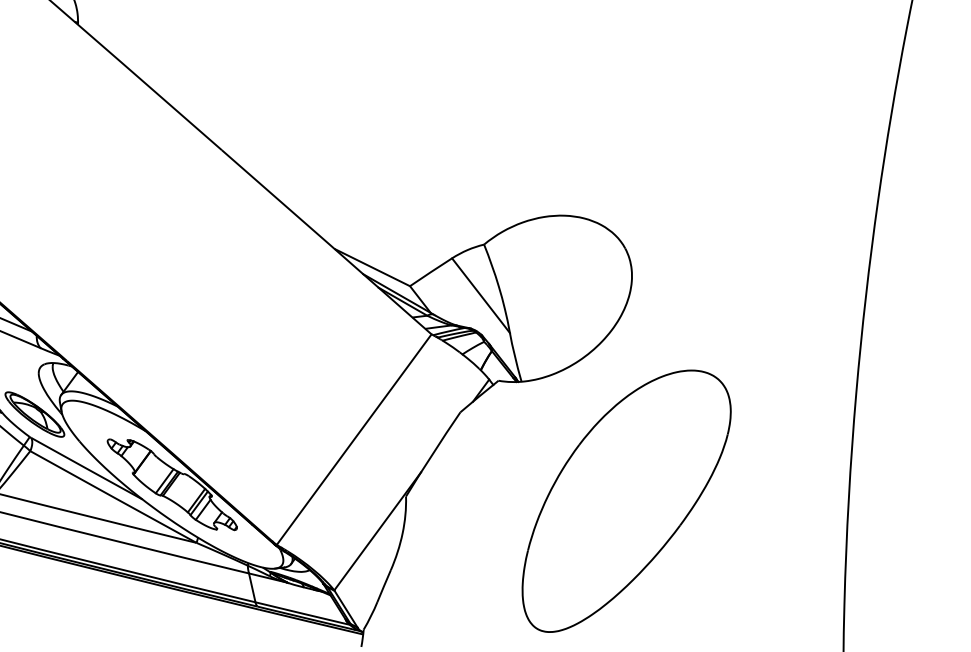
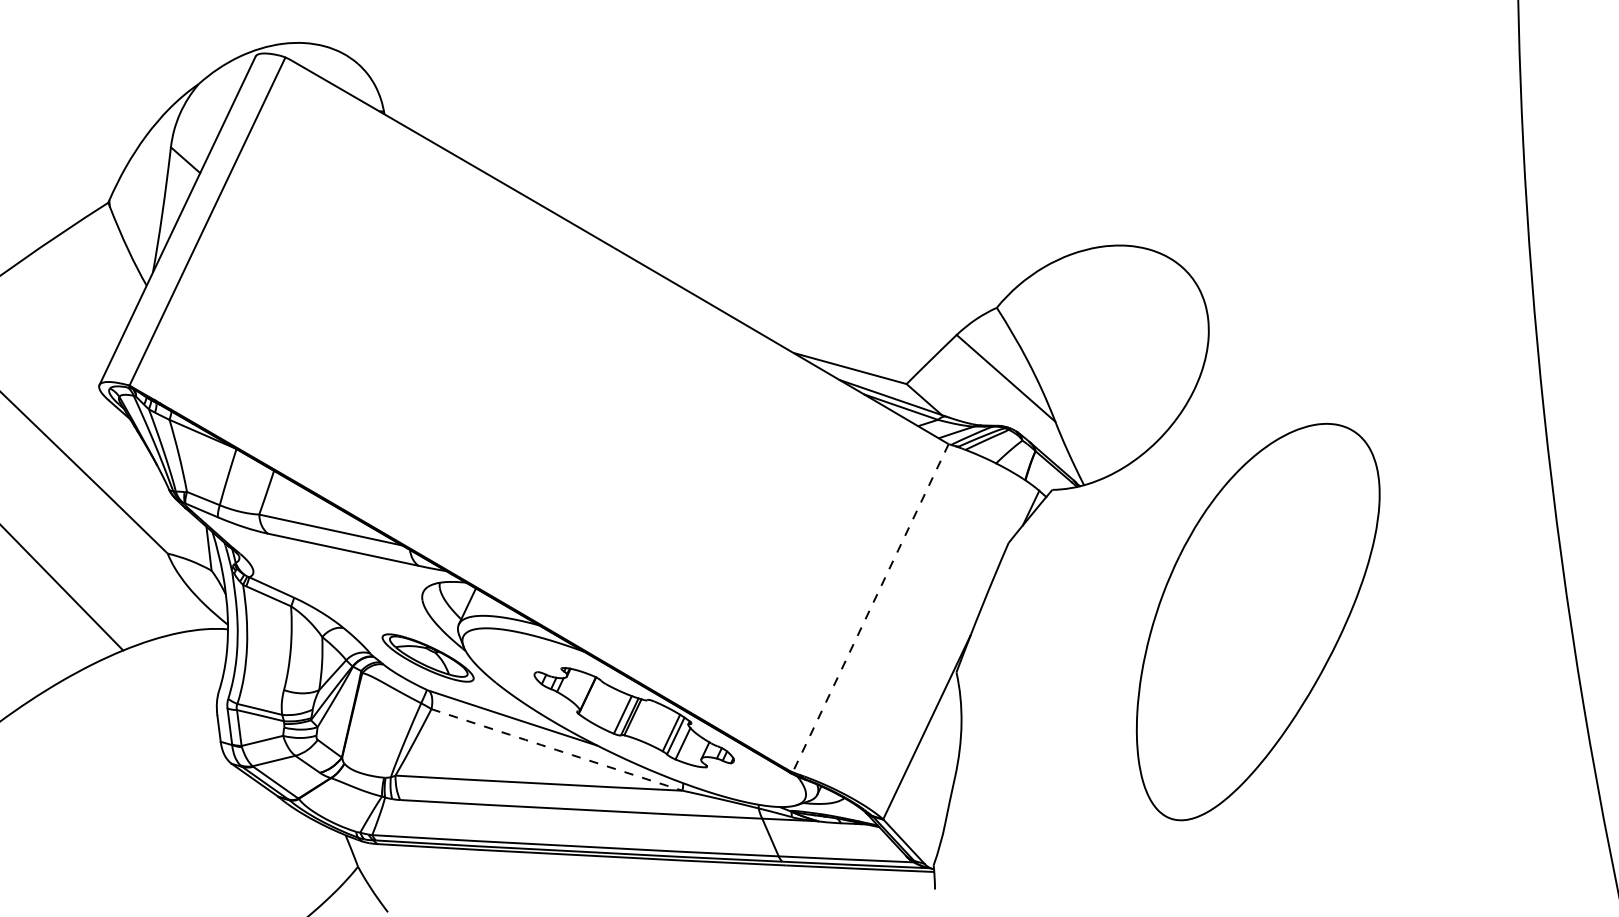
line: (354, 439) -> (870, 608), solid -> dashed
arc: (112, 497) -> (556, 750), solid -> dashed

